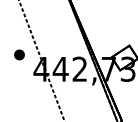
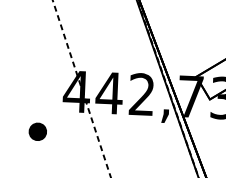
part: (19, 54) -> (37, 131), moved

